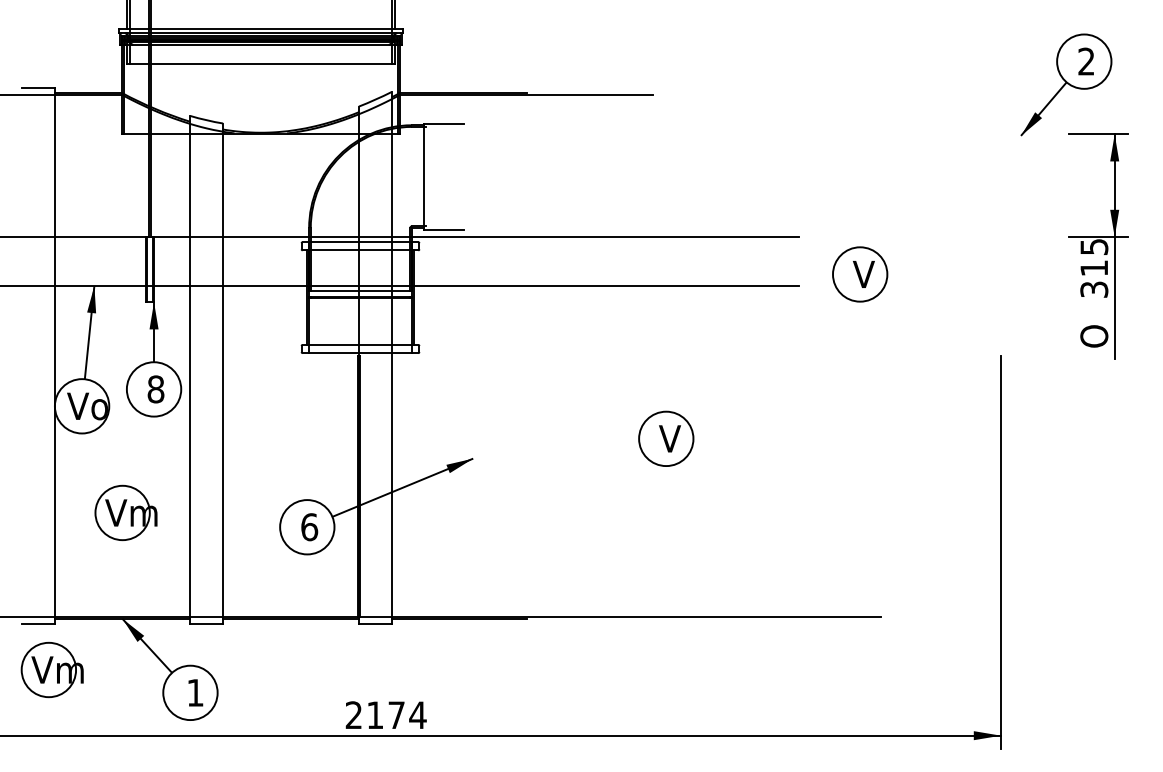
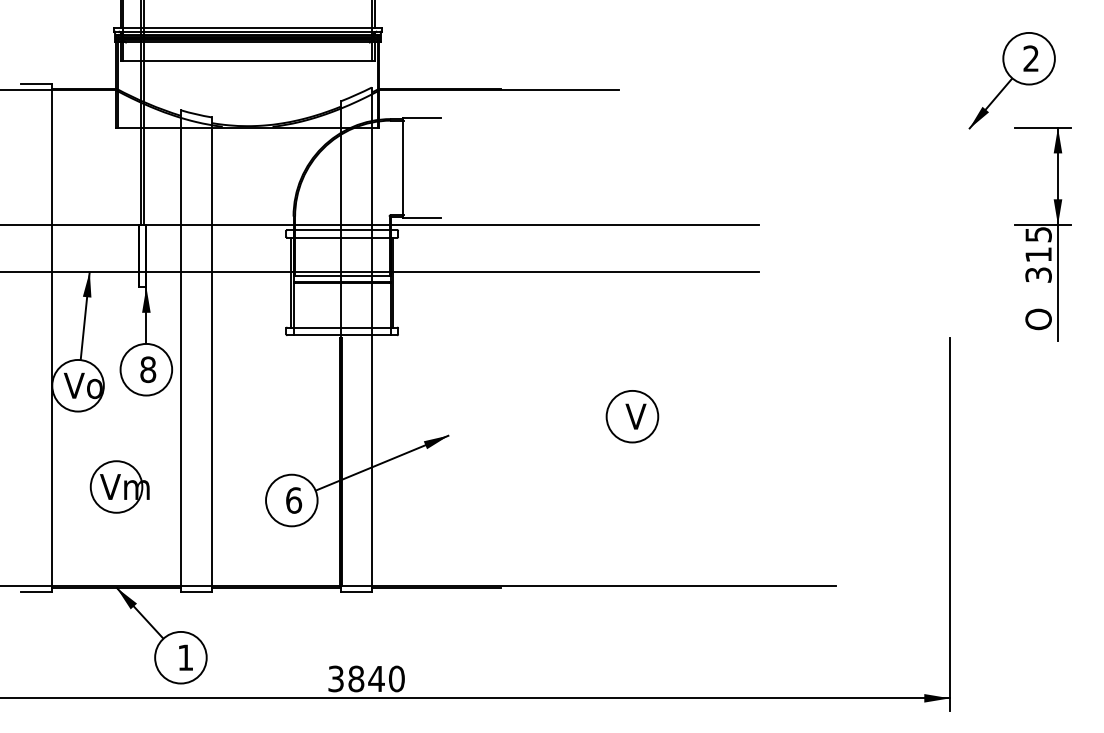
part: (860, 274) -> (816, 260), removed
part: (51, 669) -> (49, 635), removed
text: (386, 714) -> (366, 678), 2174 -> 3840

